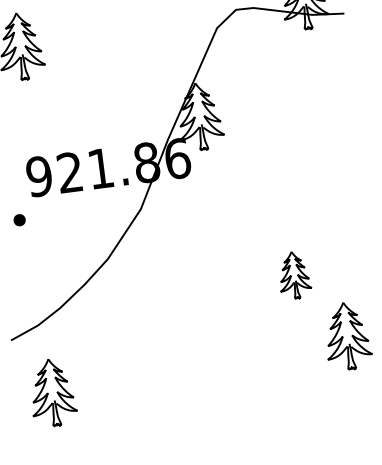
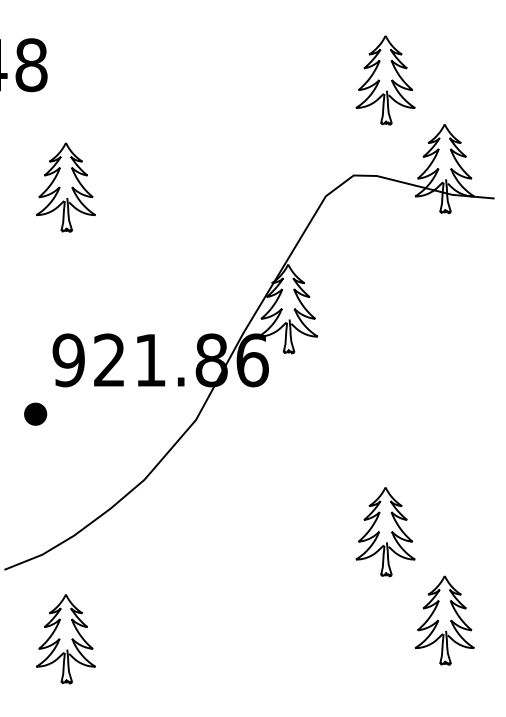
part: (19, 219) -> (35, 413), size x1.43
part: (294, 275) -> (385, 532), size x1.43
part: (52, 393) -> (65, 639), moved

